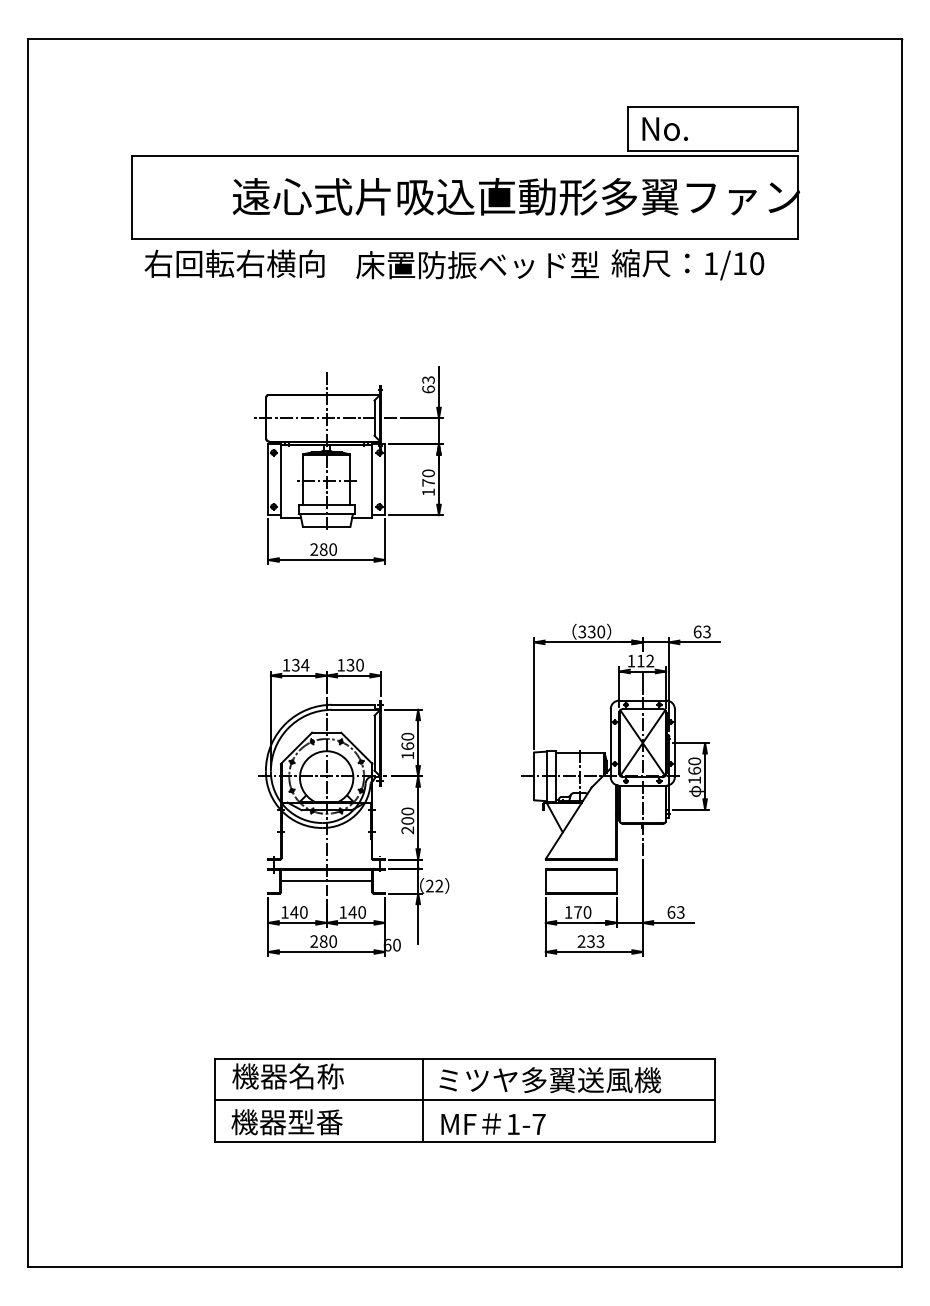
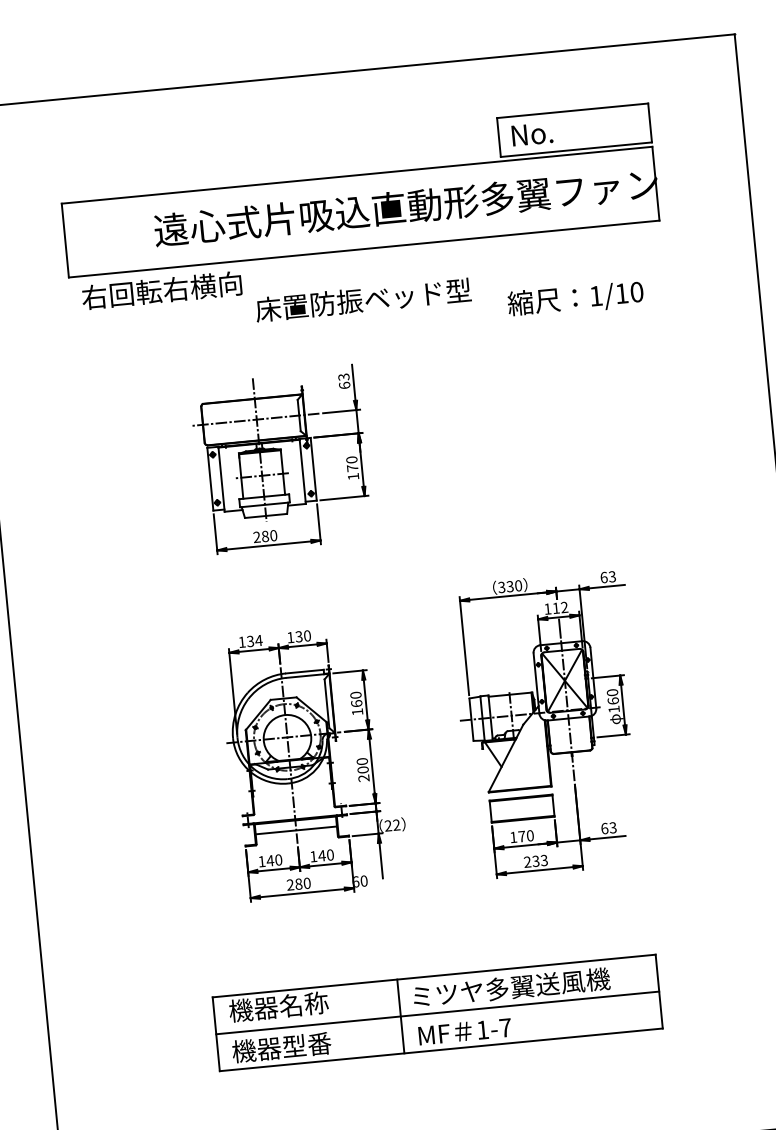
text: (687, 264) -> (575, 298), moved
text: (477, 265) -> (363, 300), moved

